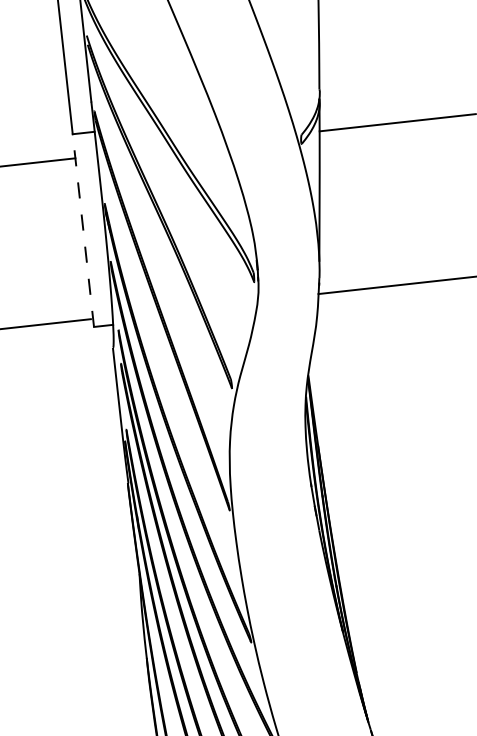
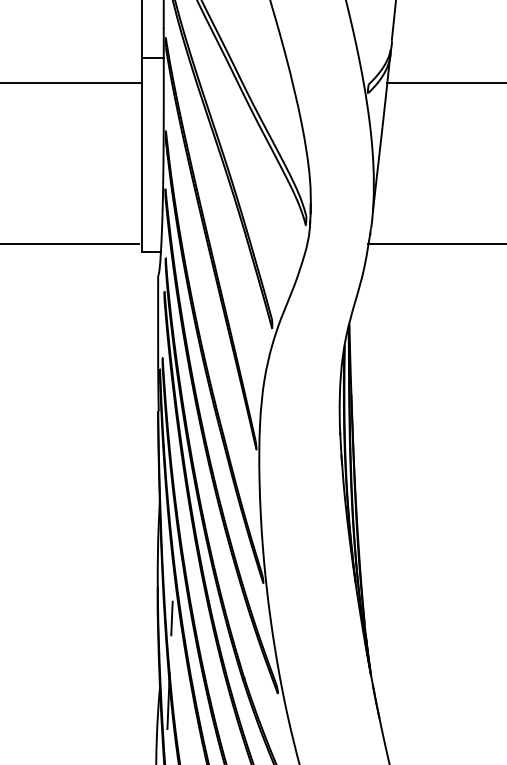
line: (83, 230) -> (141, 155), dashed -> solid
line: (163, 687) -> (171, 618), added

